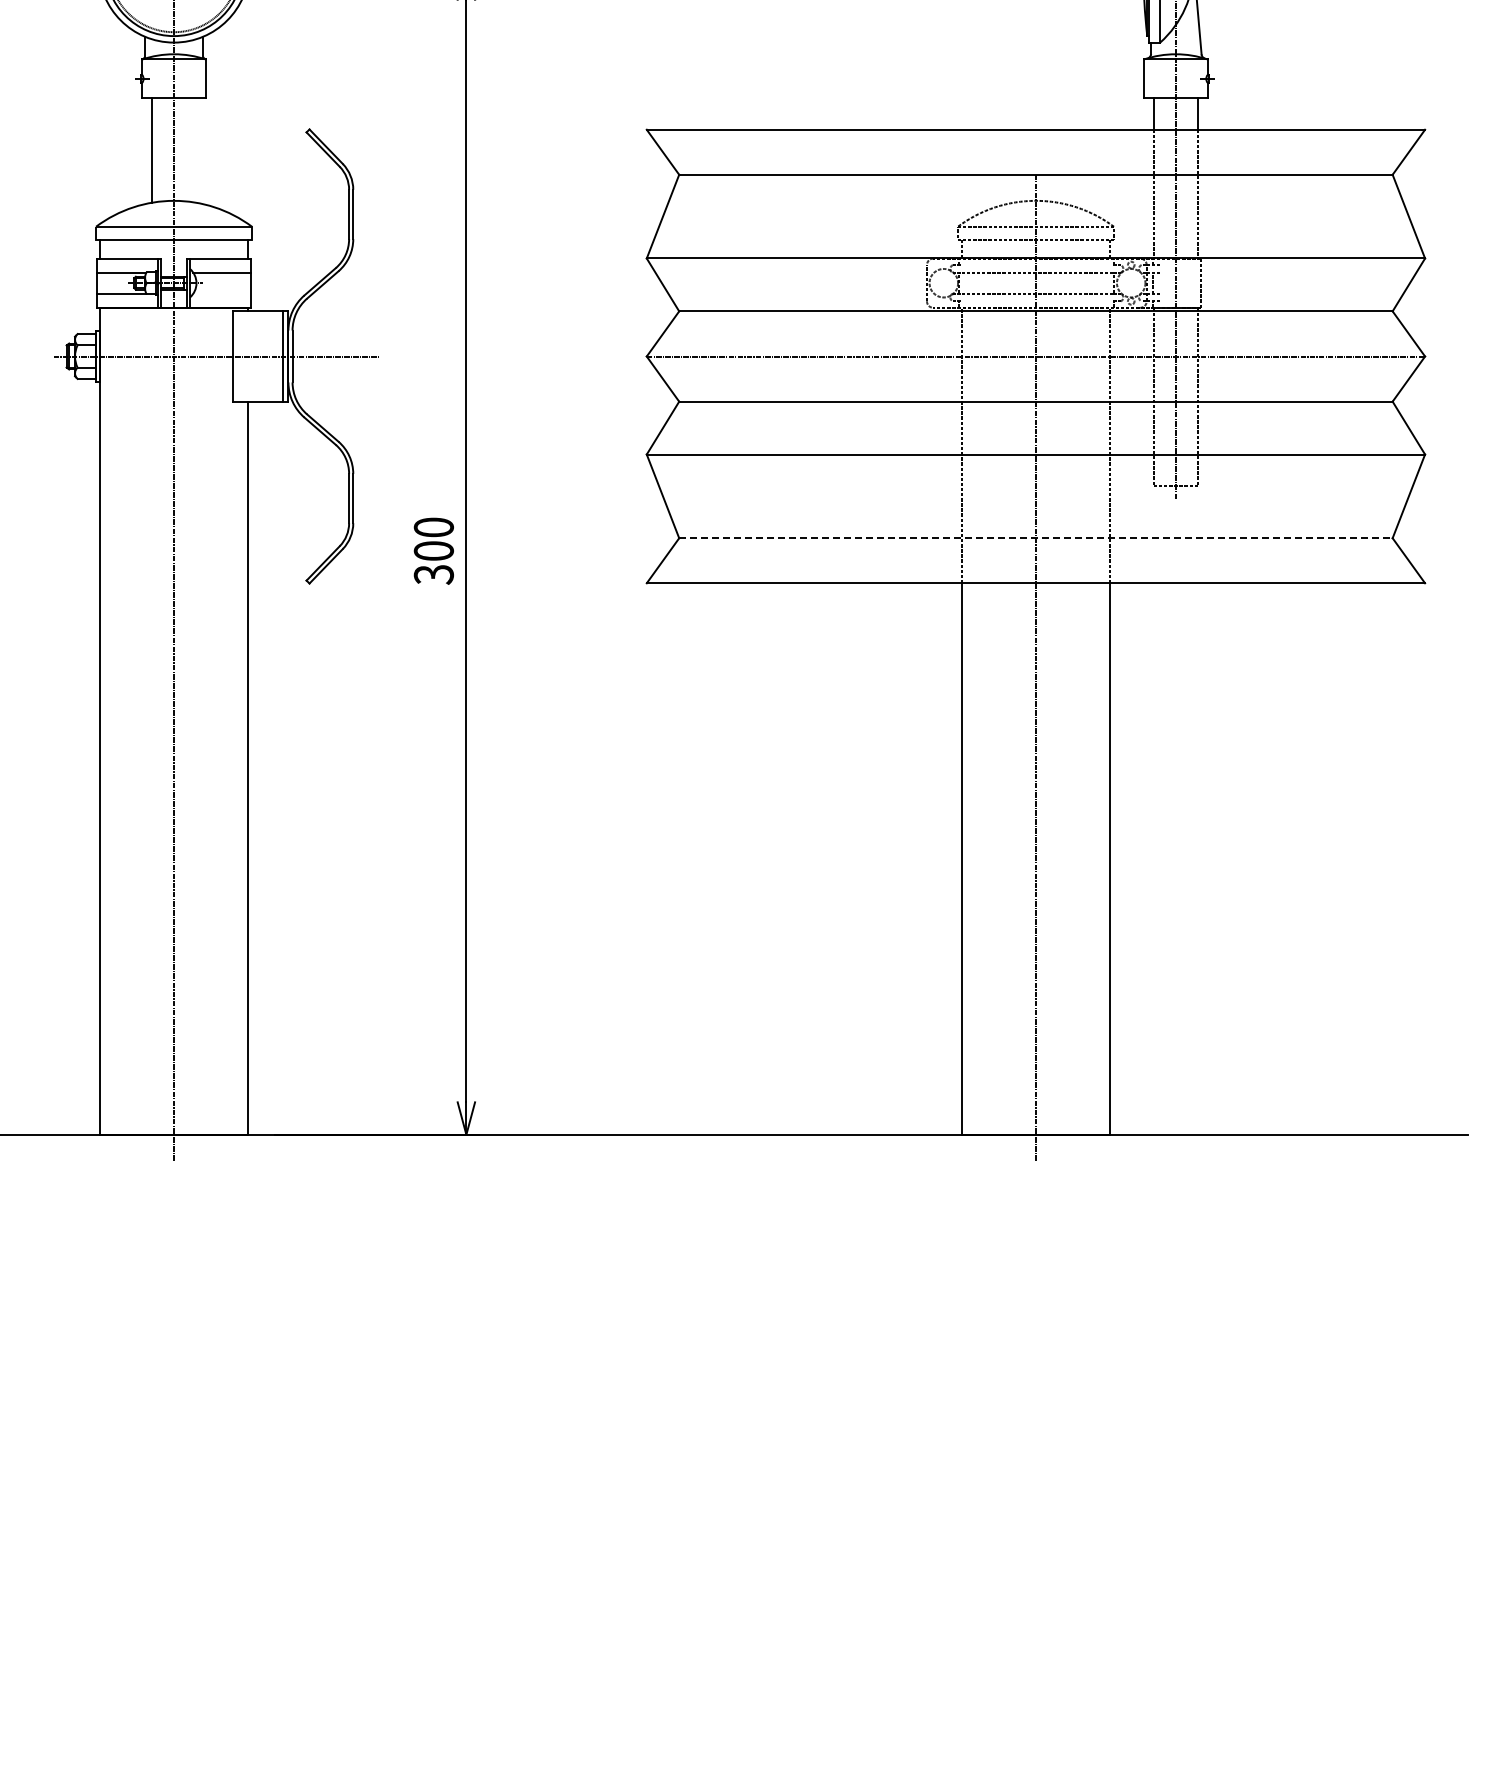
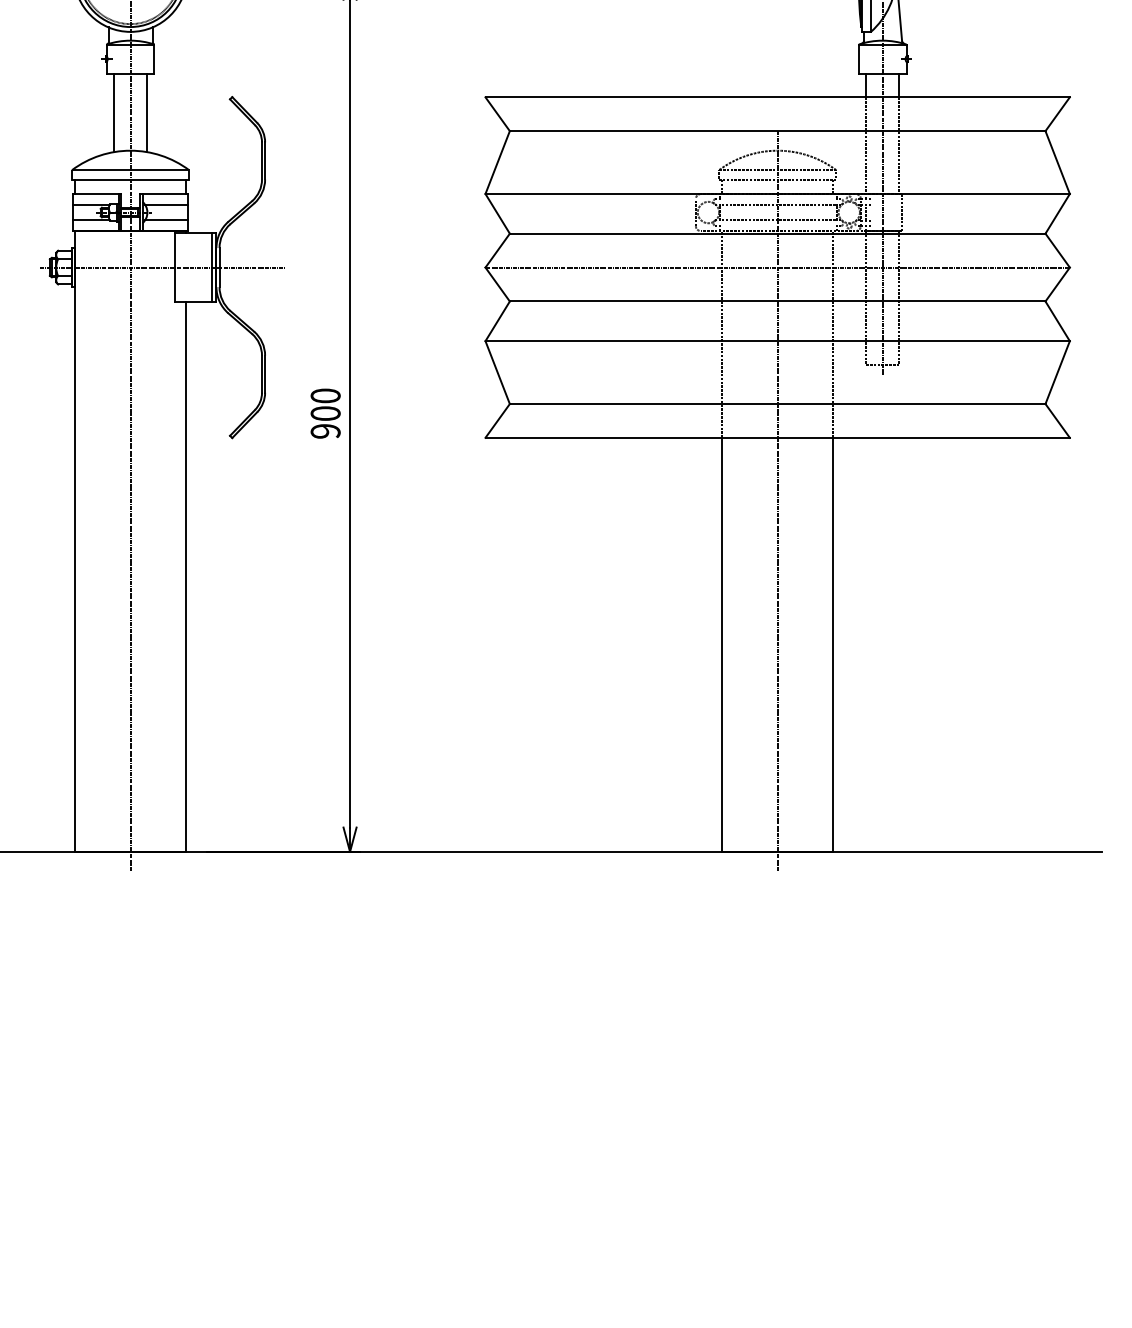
line: (196, 150) -> (147, 112), added
line: (221, 293) -> (166, 220), added
line: (1035, 538) -> (777, 404), dashed -> solid
text: (433, 574) -> (325, 431), 300 -> 900

